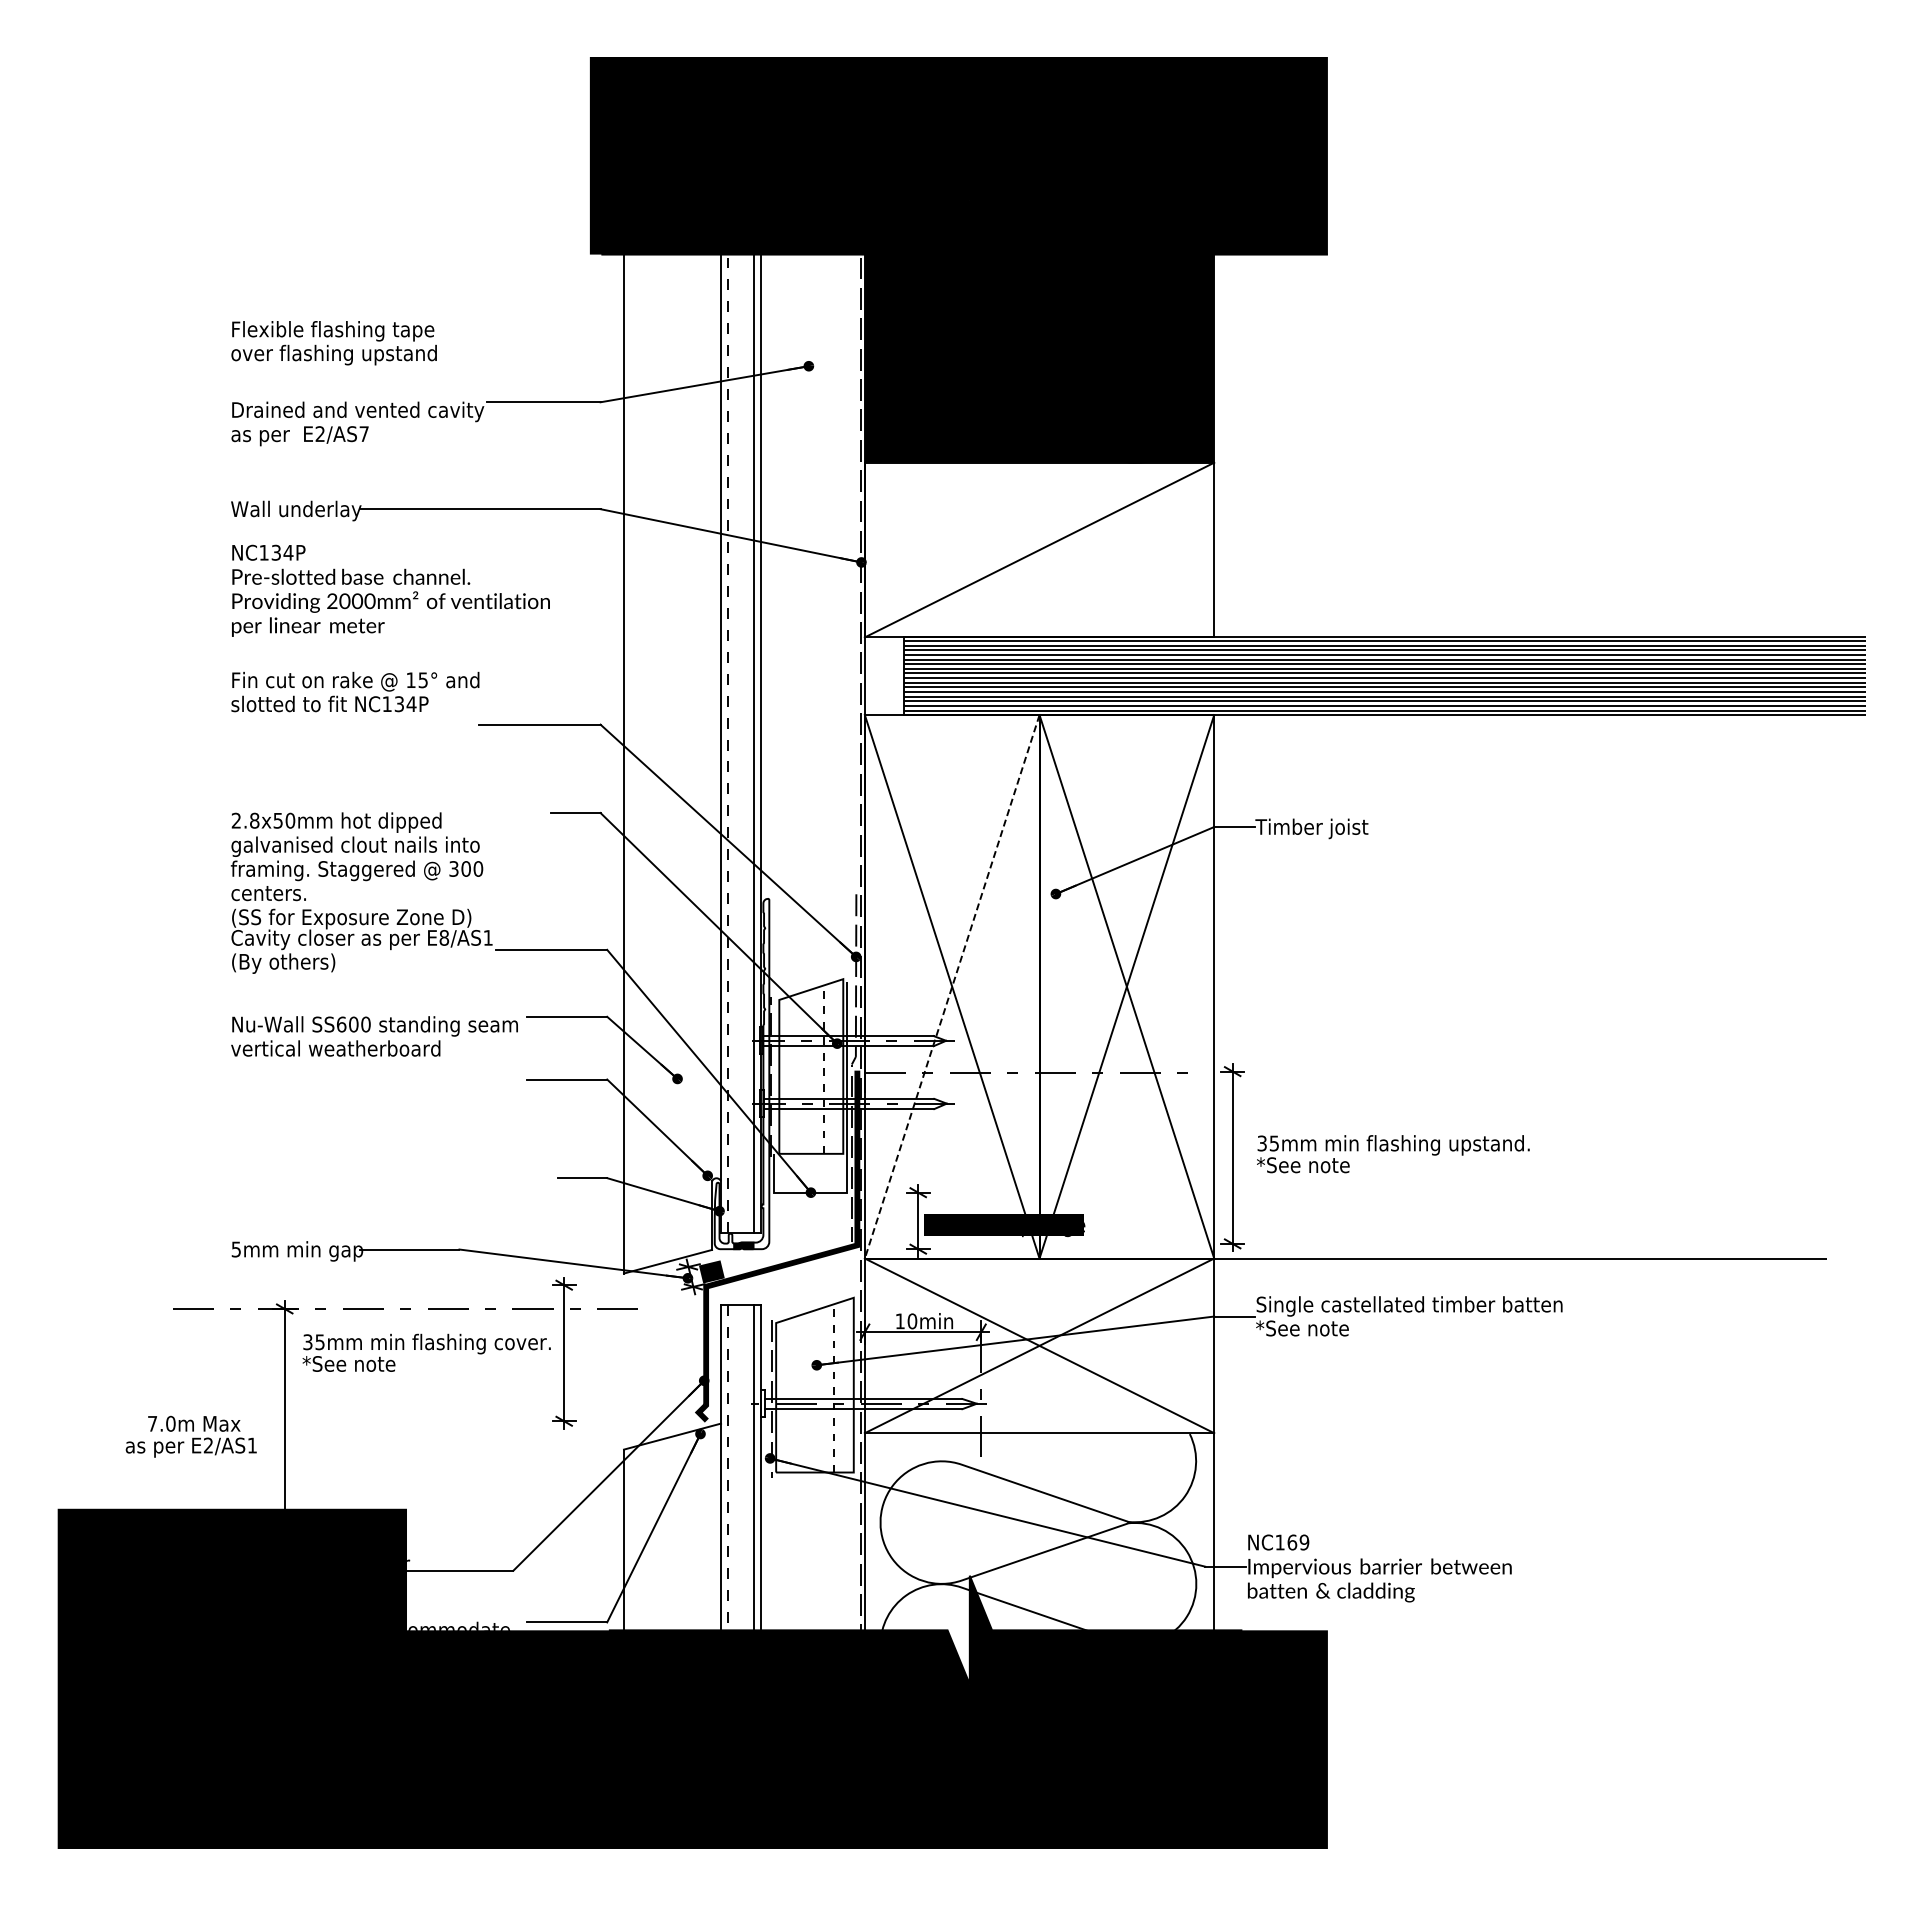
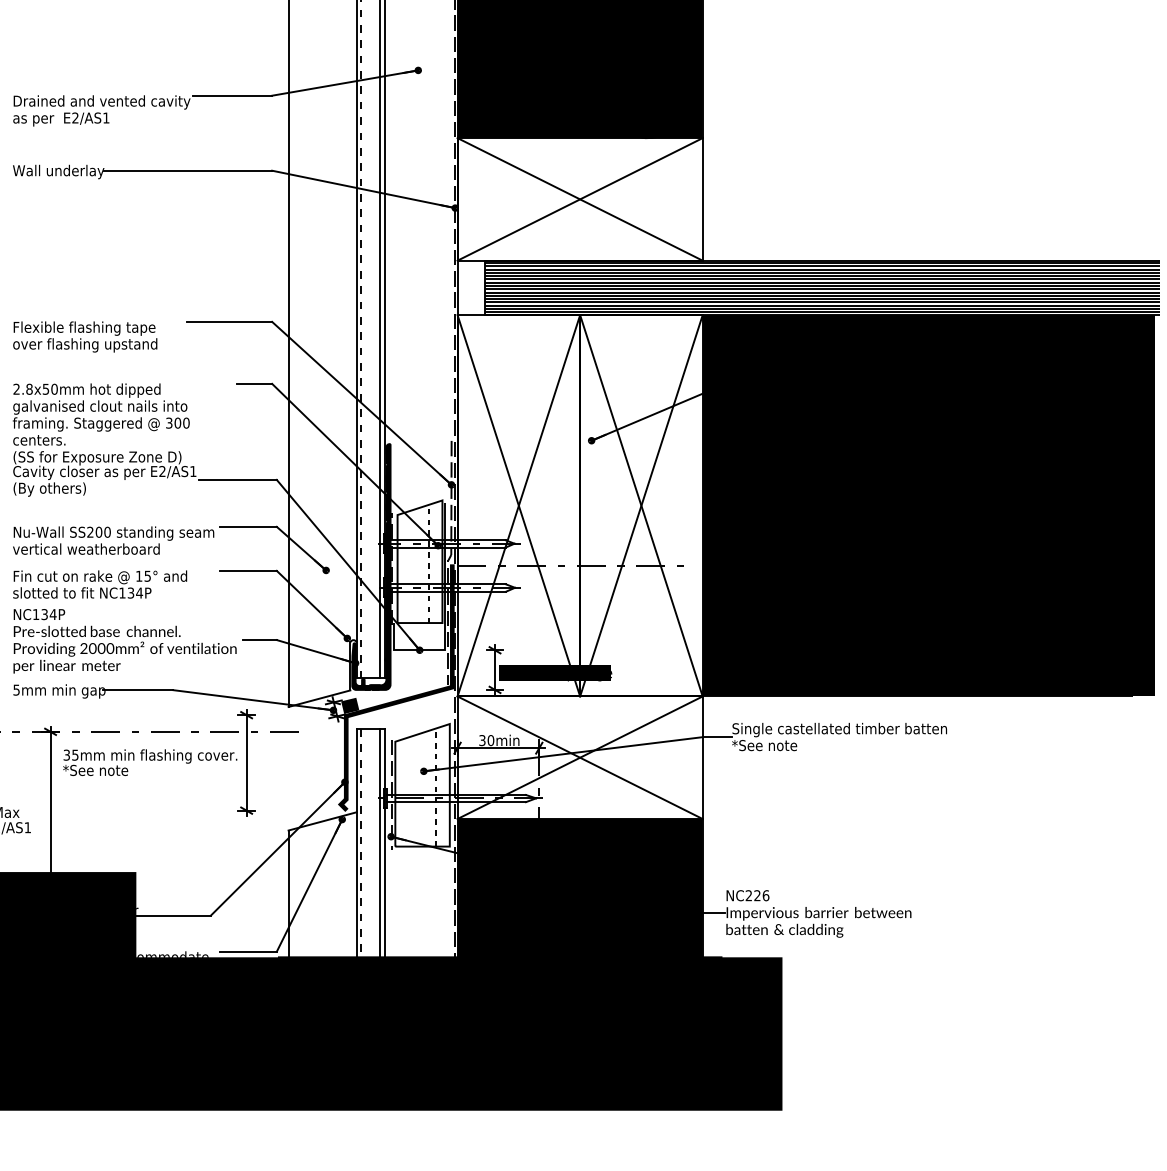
text: (333, 343) -> (84, 337), moved
text: (363, 433) -> (105, 117), E2/AS7 -> E2/AS1
line: (1039, 549) -> (580, 199), added
text: (390, 590) -> (124, 641), moved
text: (355, 691) -> (100, 584), moved
text: (444, 937) -> (162, 471), E8/AS1 -> E2/AS1
fill: (1536, 986) -> (928, 505), added
line: (952, 987) -> (519, 506), dashed -> solid
text: (341, 1024) -> (90, 532), SS600 -> SS200
fill: (741, 1073) -> (371, 566), added
text: (899, 1321) -> (481, 740), 10min -> 30min
text: (1292, 1542) -> (757, 895), NC169 -> NC226
fill: (1039, 1558) -> (580, 906), added

